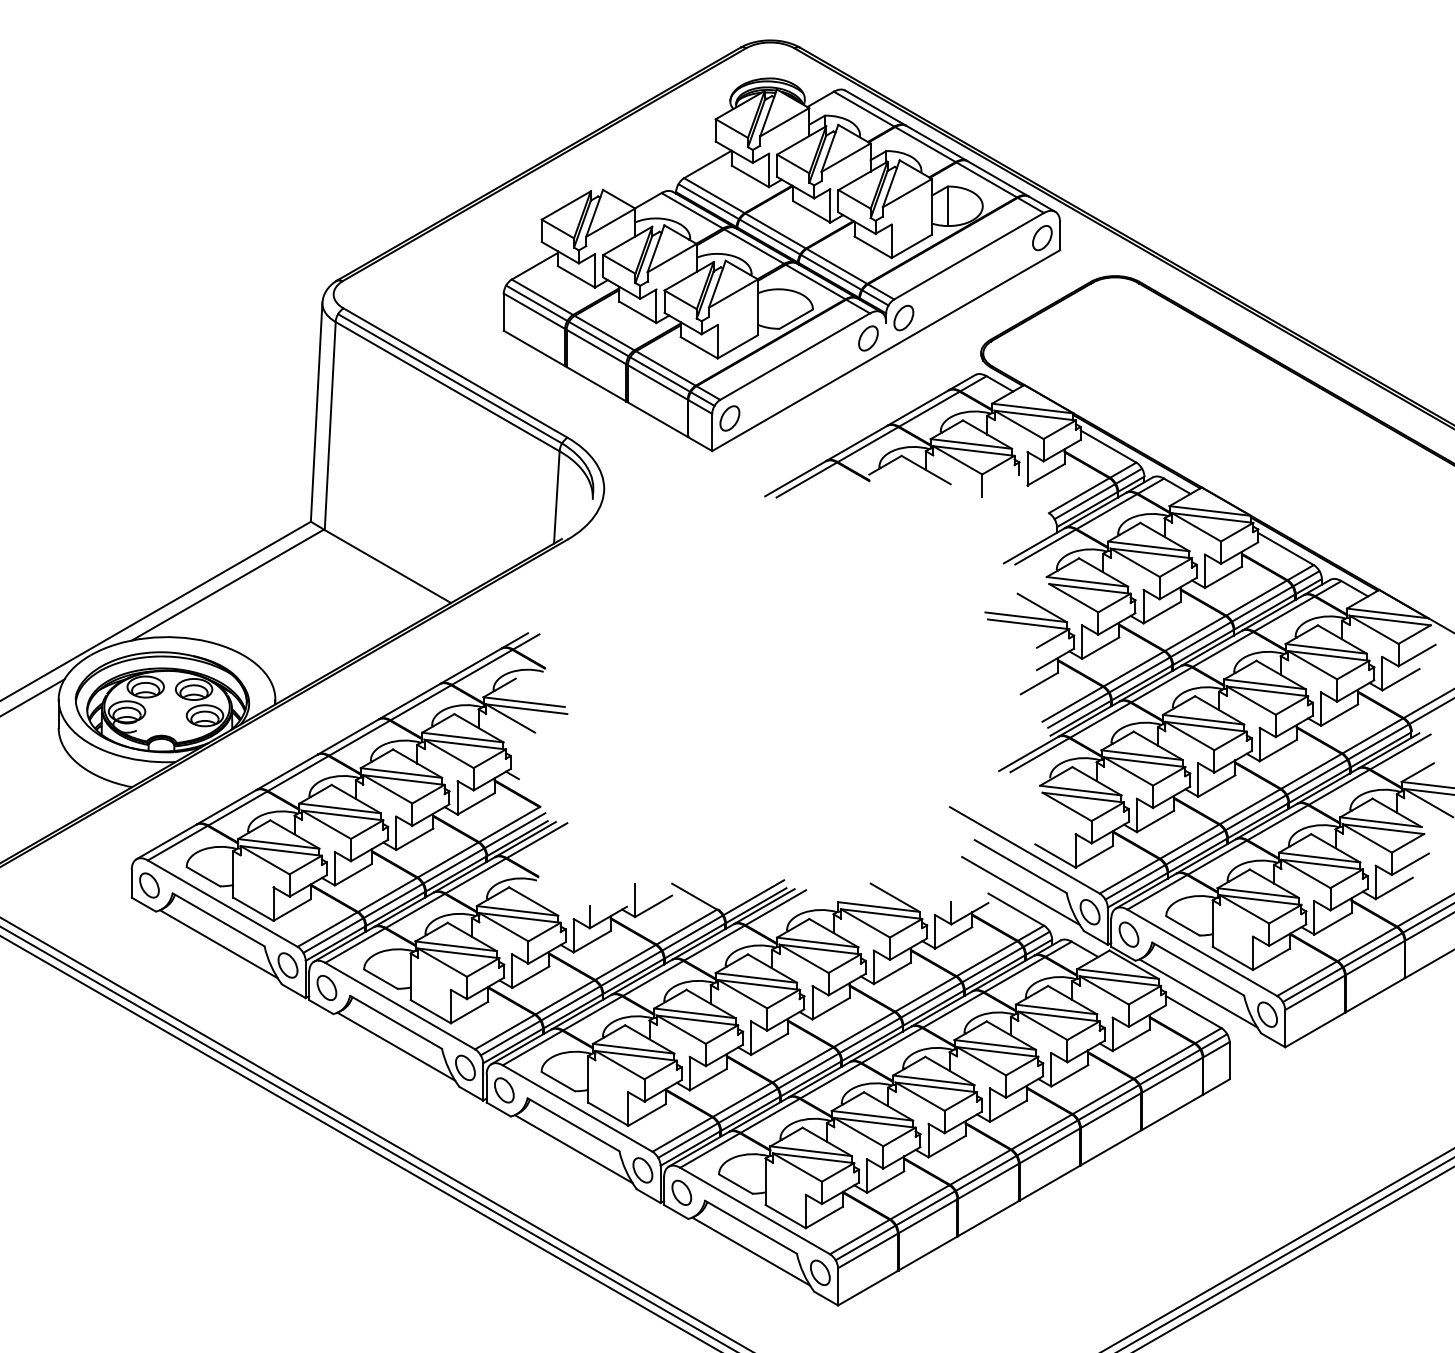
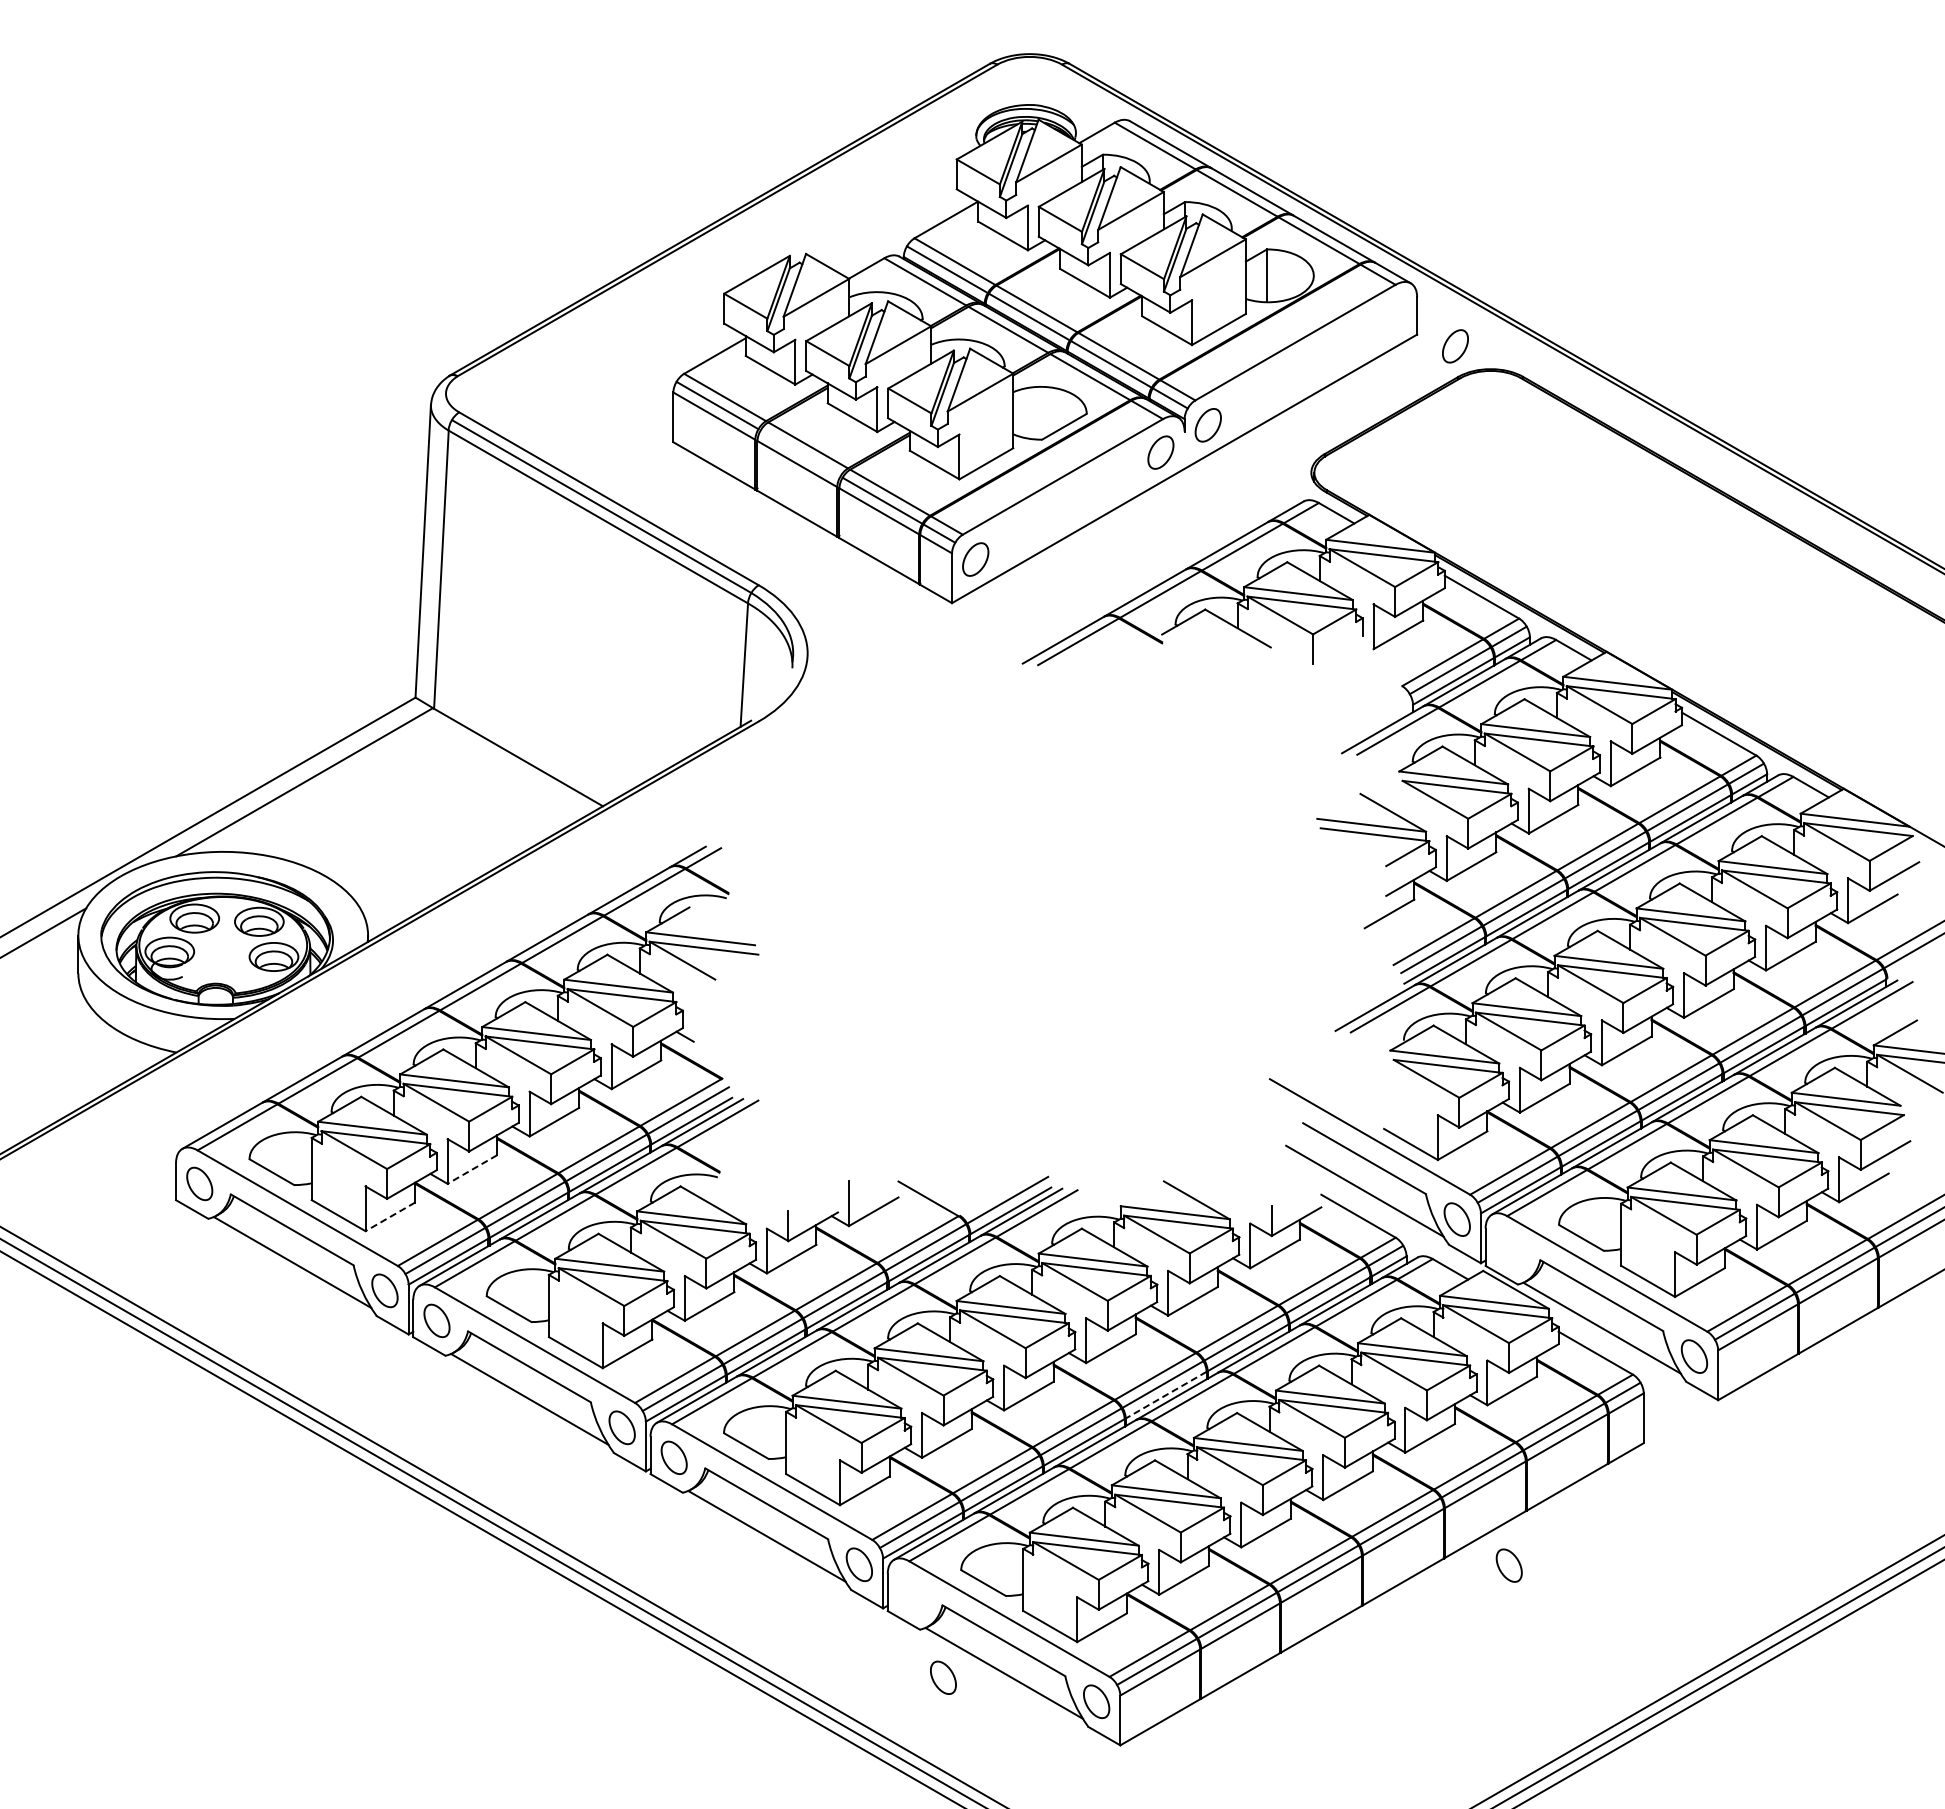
part: (1042, 238) -> (1455, 346), moved
line: (598, 339) -> (800, 453), removed
line: (353, 874) -> (472, 1169), solid -> dashed
line: (292, 909) -> (390, 1216), solid -> dashed
part: (1128, 934) -> (1508, 1565), moved
line: (872, 1043) -> (1166, 1395), solid -> dashed
part: (681, 1192) -> (943, 1677), moved

